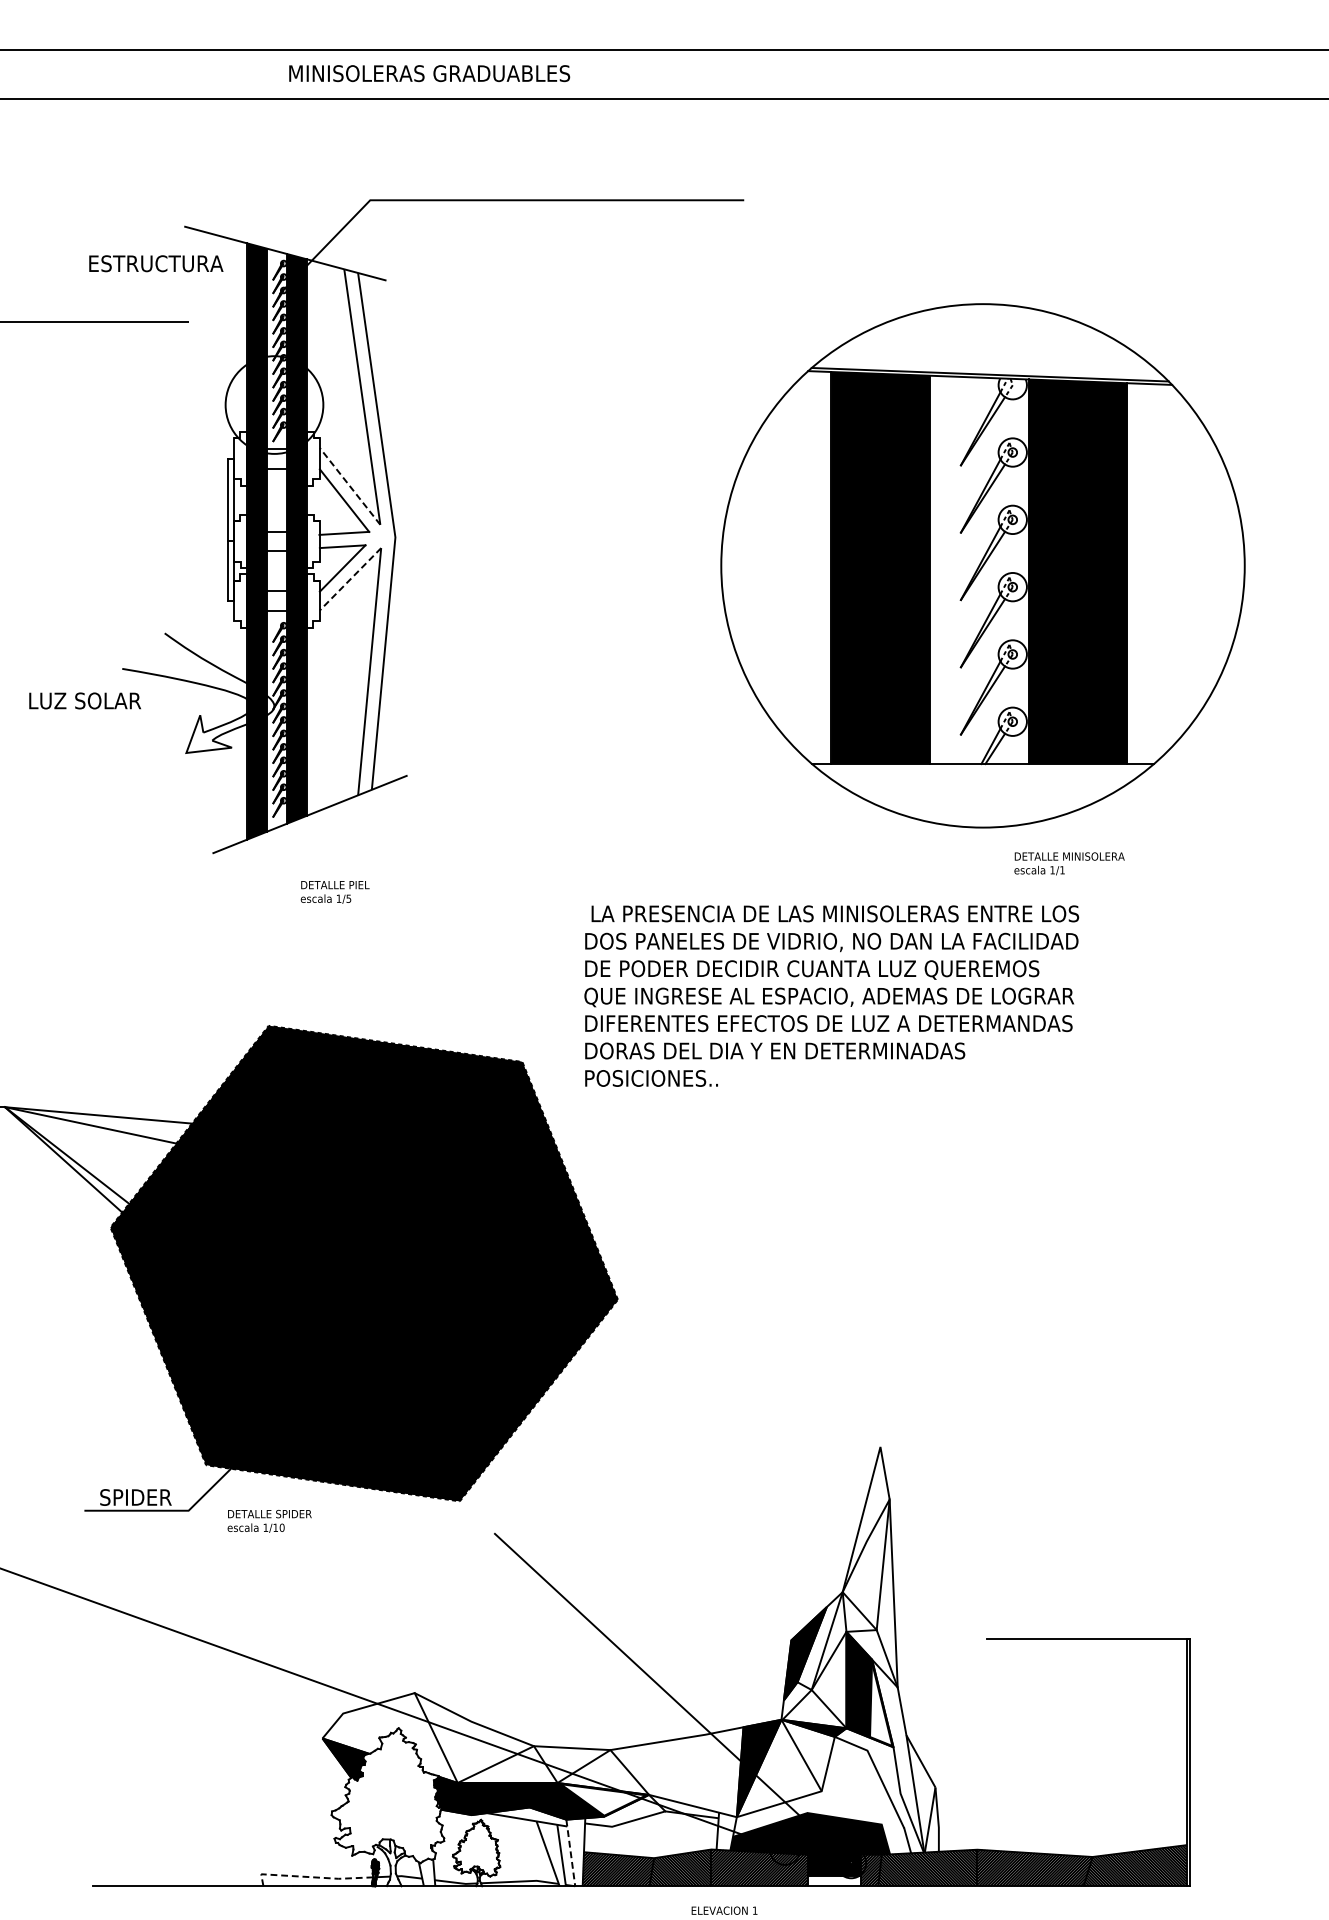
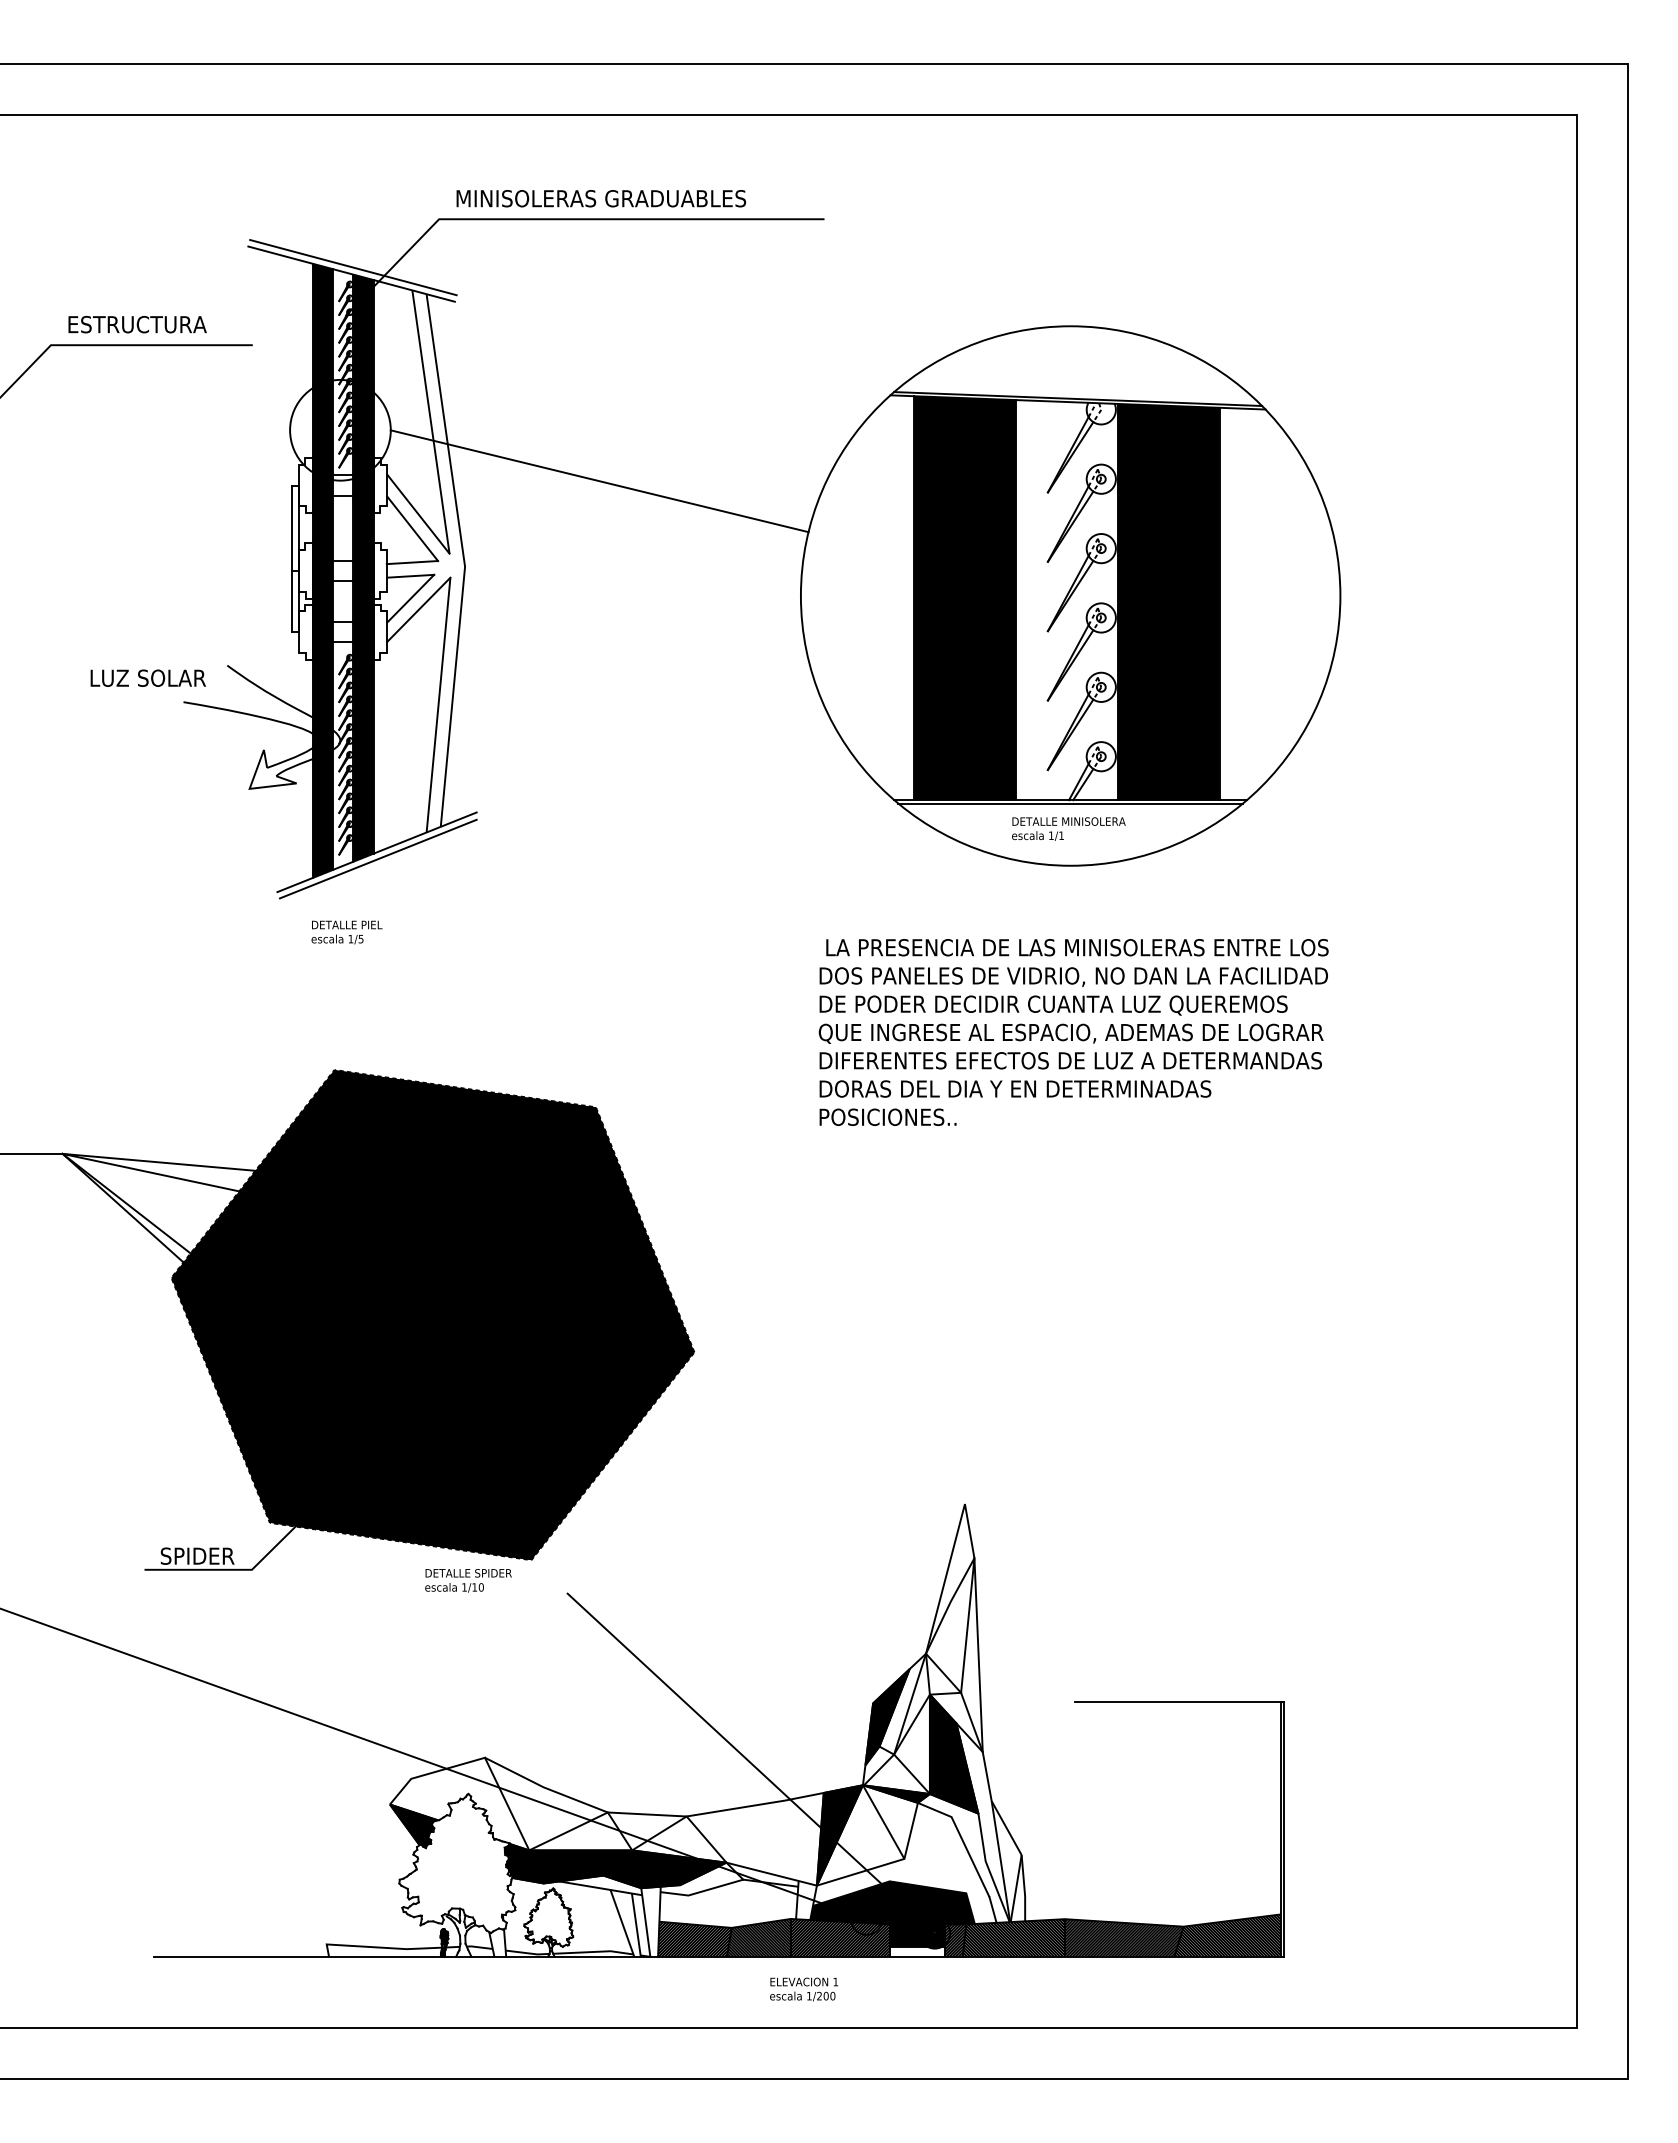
text: (429, 73) -> (601, 198), moved
line: (287, 247) -> (353, 267), added
text: (156, 263) -> (137, 324), moved
line: (525, 454) -> (599, 481), added
line: (350, 485) -> (418, 513), dashed -> solid
line: (350, 579) -> (418, 610), dashed -> solid
text: (84, 700) -> (147, 677), moved
line: (982, 767) -> (1070, 803), added
line: (310, 820) -> (377, 858), added
text: (1069, 863) -> (1068, 828), moved
text: (334, 892) -> (346, 932), moved
text: (831, 996) -> (1073, 1032), moved
text: (269, 1521) -> (468, 1580), moved
fill: (880, 1704) -> (965, 1769), added
fill: (603, 1799) -> (679, 1867), added
line: (570, 1852) -> (645, 1922), dashed -> solid
line: (311, 1877) -> (378, 1947), dashed -> solid

